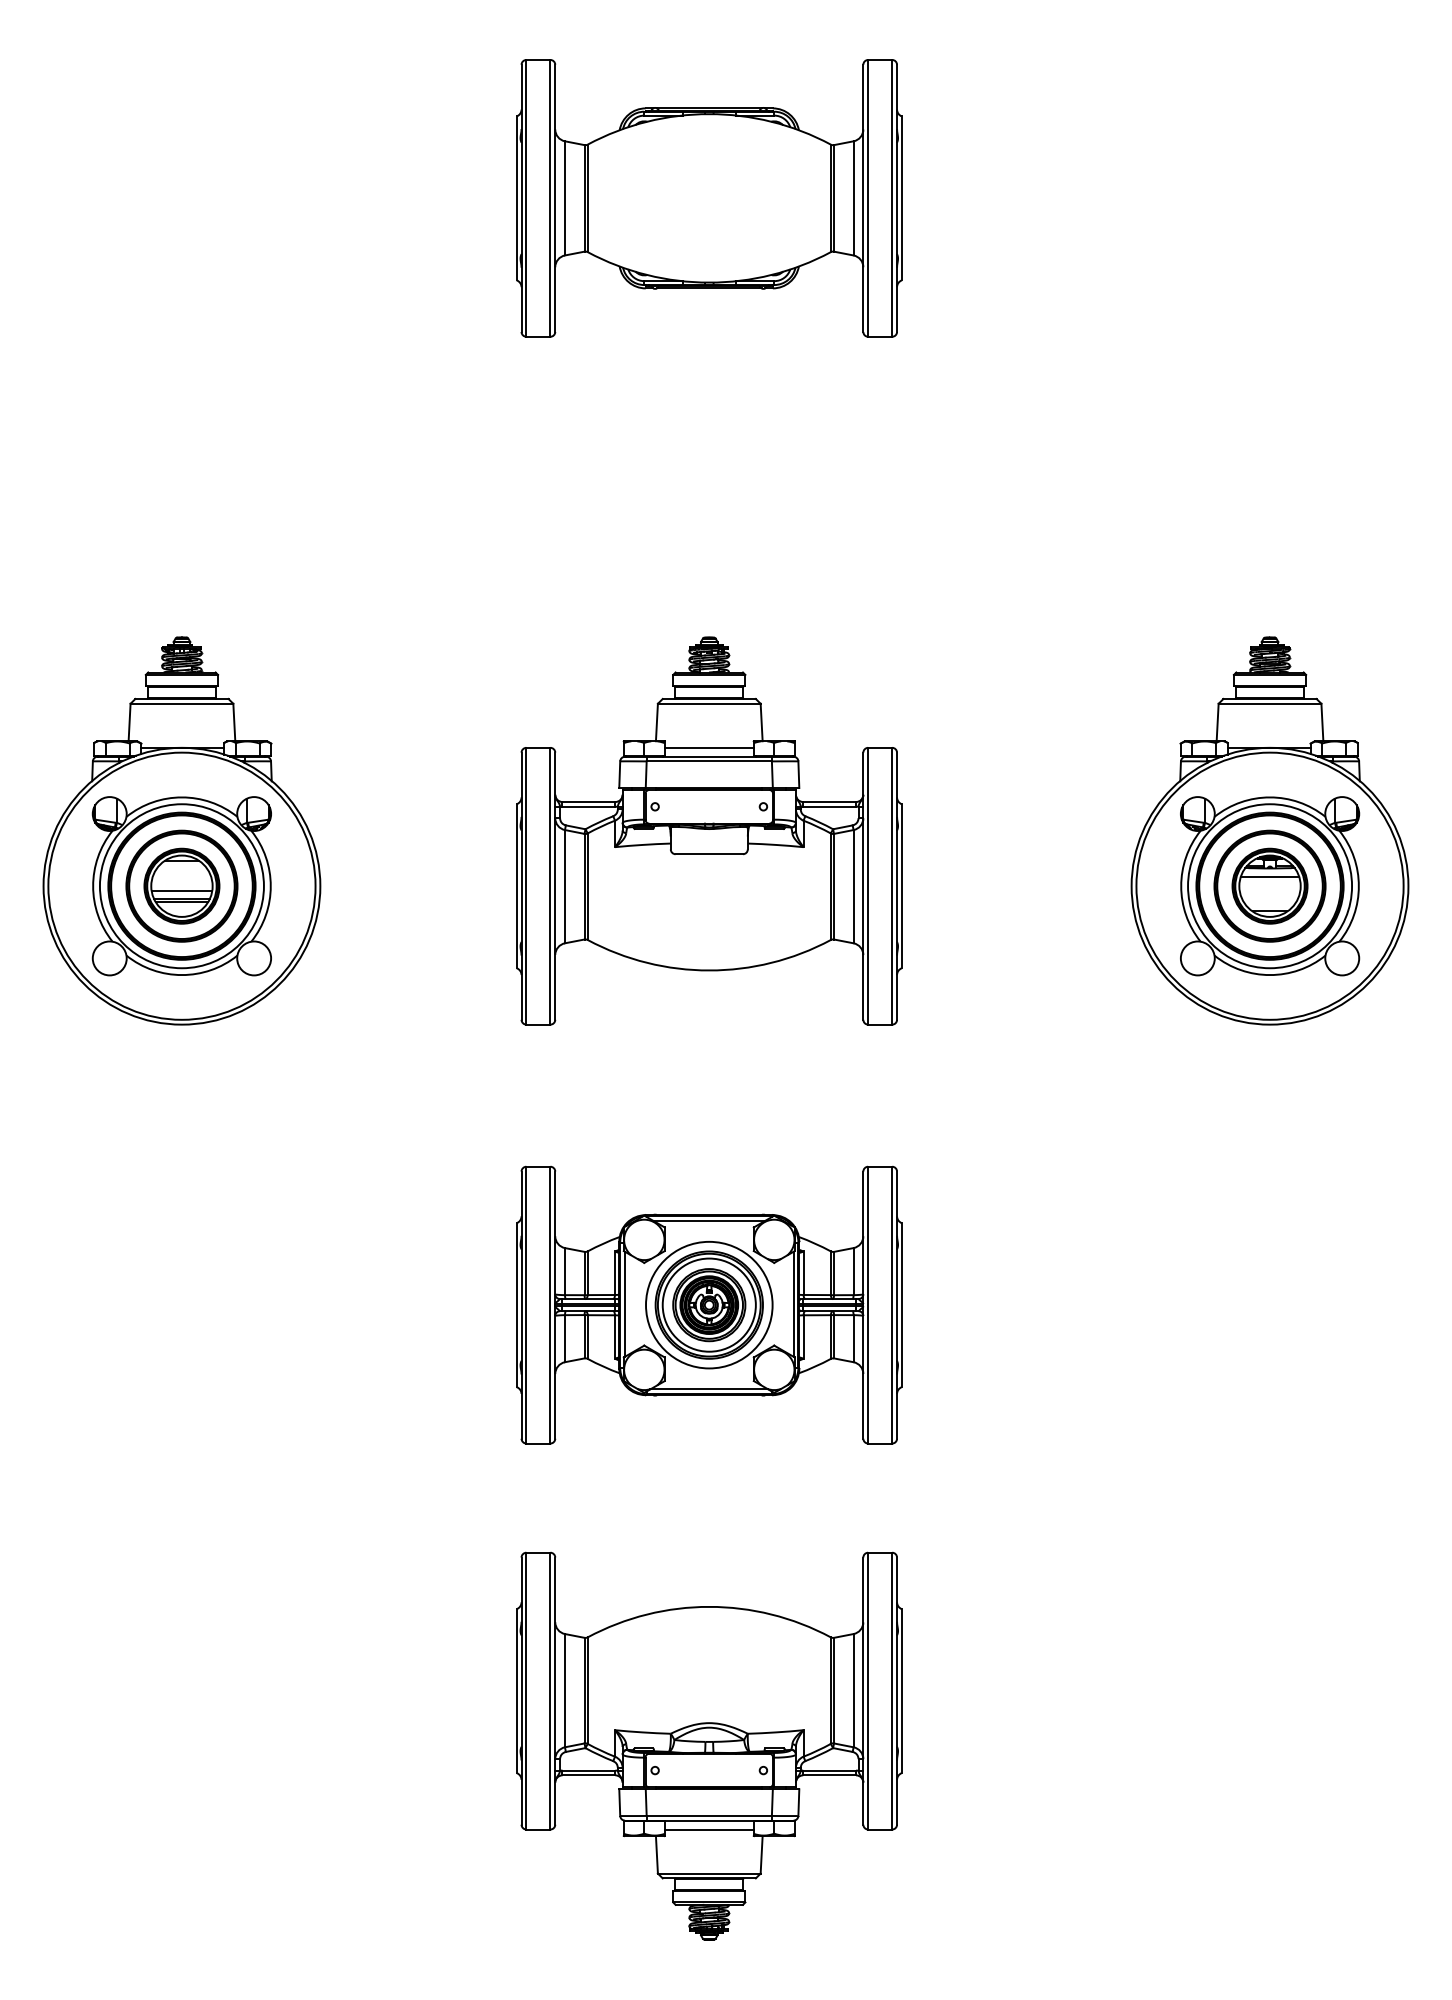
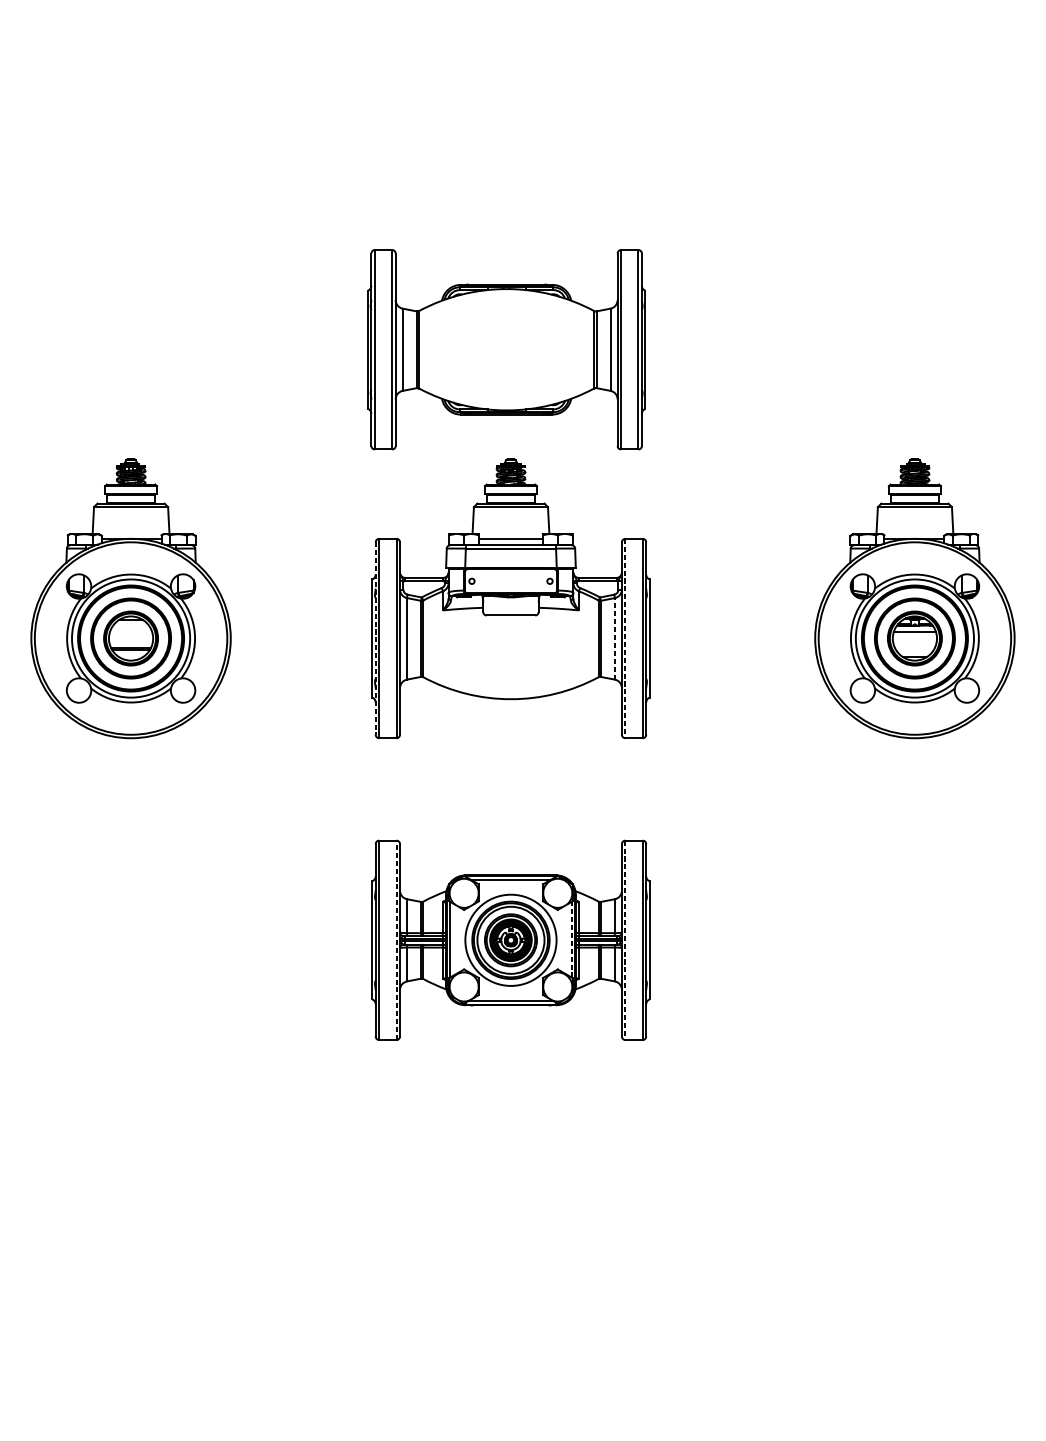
part: (709, 198) -> (506, 349), moved
line: (521, 886) -> (375, 638), solid -> dashed
line: (853, 886) -> (614, 638), solid -> dashed
line: (868, 886) -> (625, 638), solid -> dashed
line: (181, 891) -> (130, 642), removed
line: (793, 1303) -> (571, 939), solid -> dashed
line: (550, 1304) -> (396, 939), solid -> dashed
line: (868, 1305) -> (625, 940), solid -> dashed
part: (709, 1745) -> (511, 1257), removed

